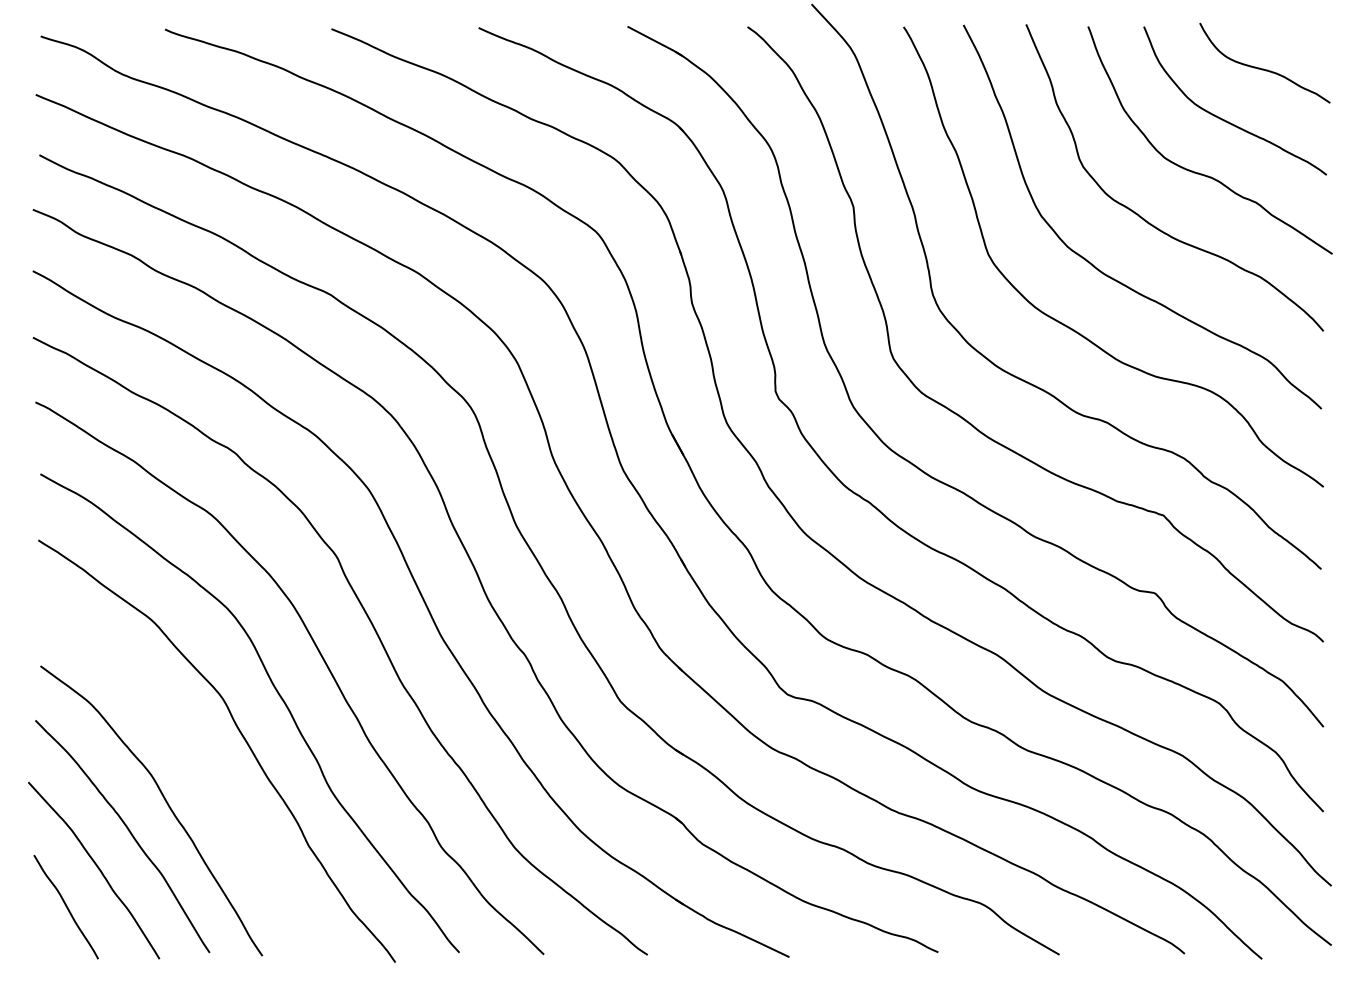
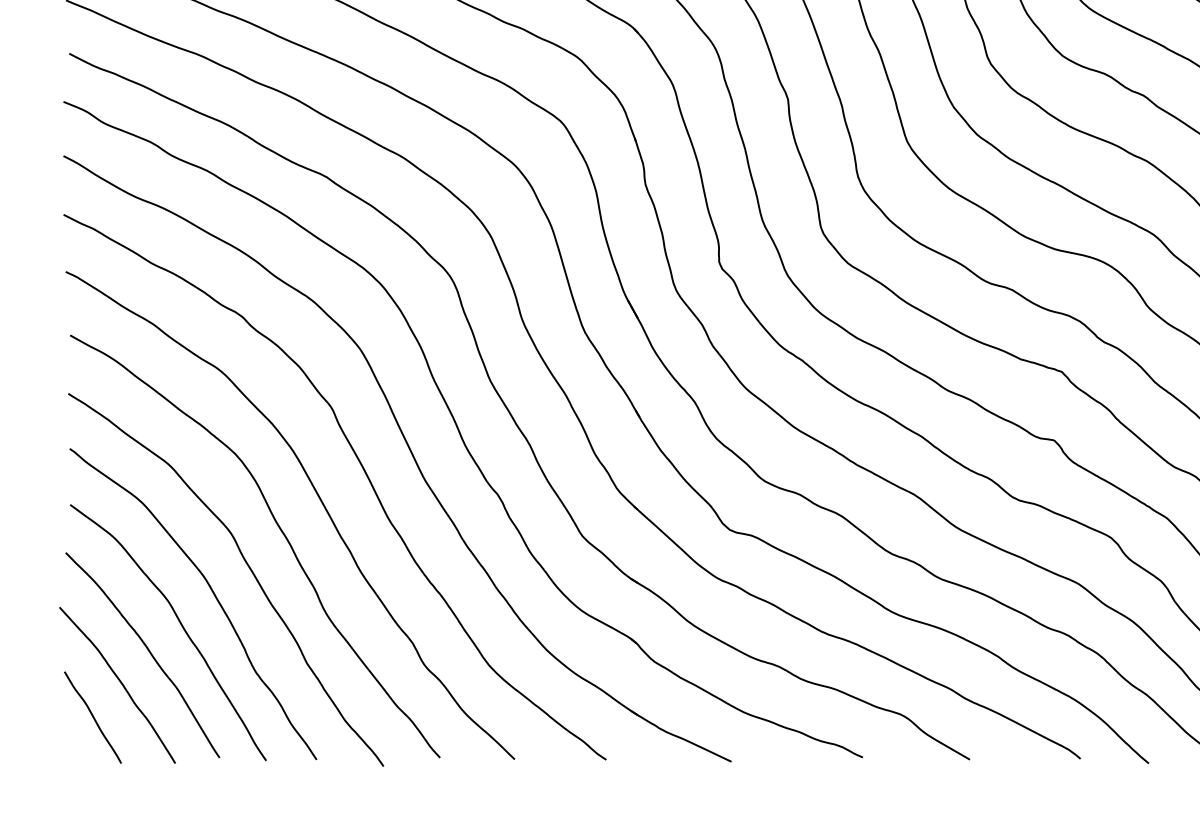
curve: (202, 767) -> (213, 594), added

